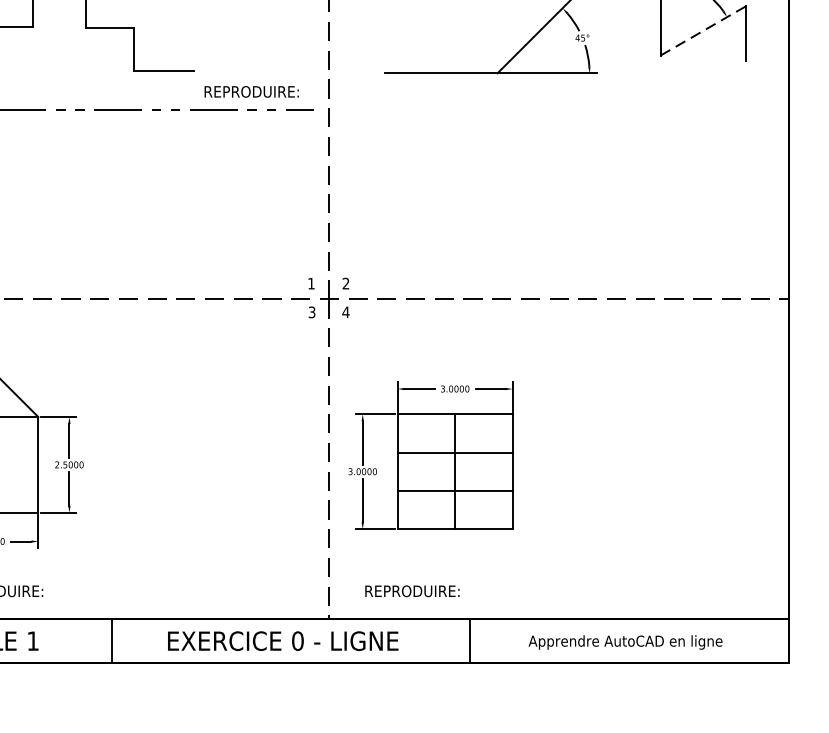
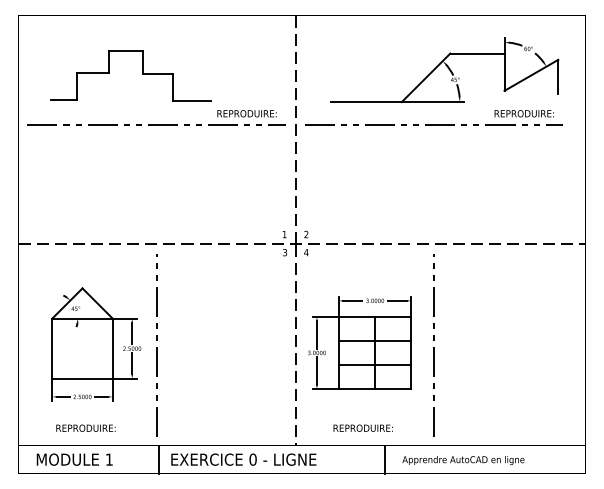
line: (703, 31) -> (531, 75), dashed -> solid
part: (547, 108) -> (433, 124), added
line: (107, 463) -> (156, 347), added
line: (547, 463) -> (433, 347), added
text: (411, 590) -> (362, 427), moved
text: (282, 640) -> (243, 459), moved
text: (625, 642) -> (463, 460), moved

